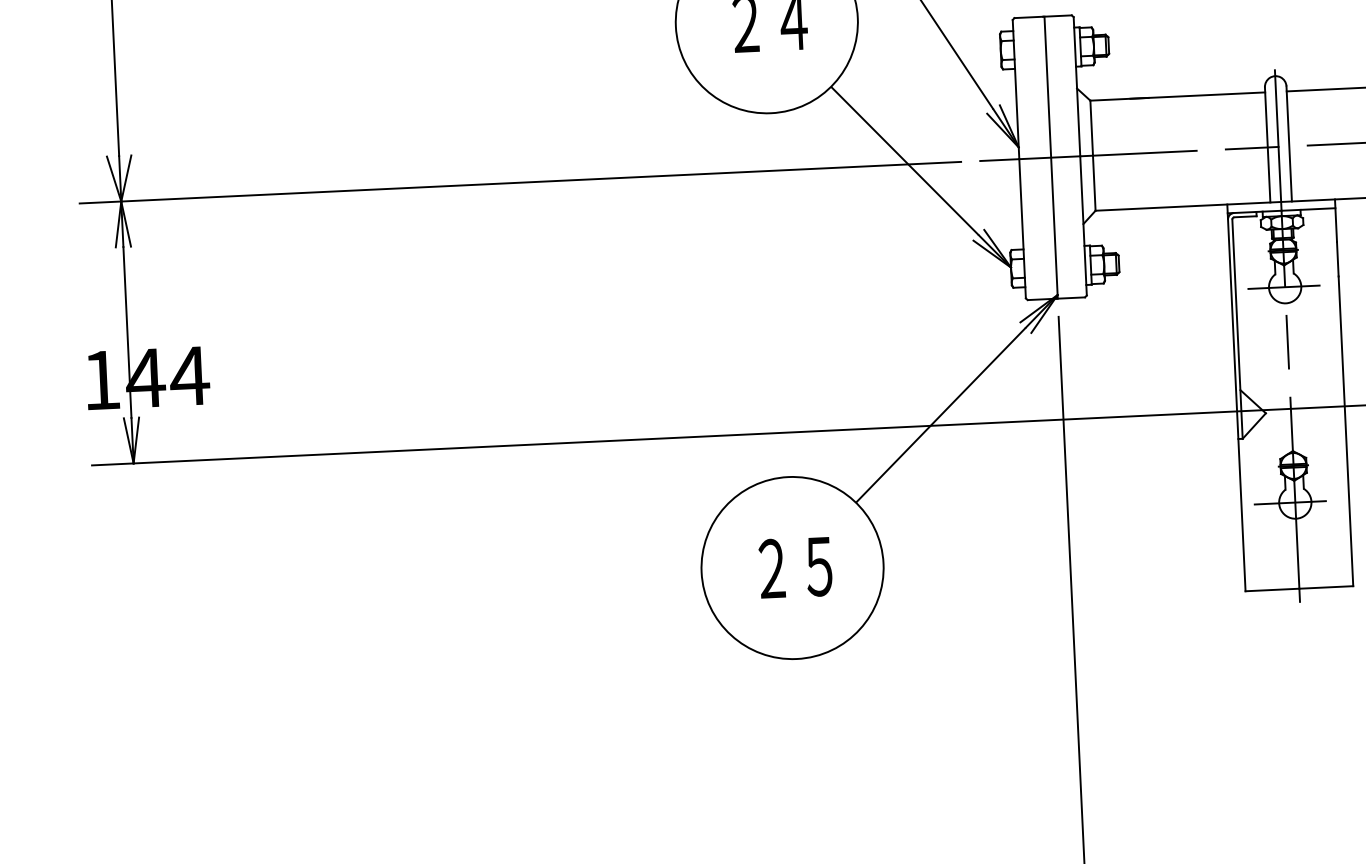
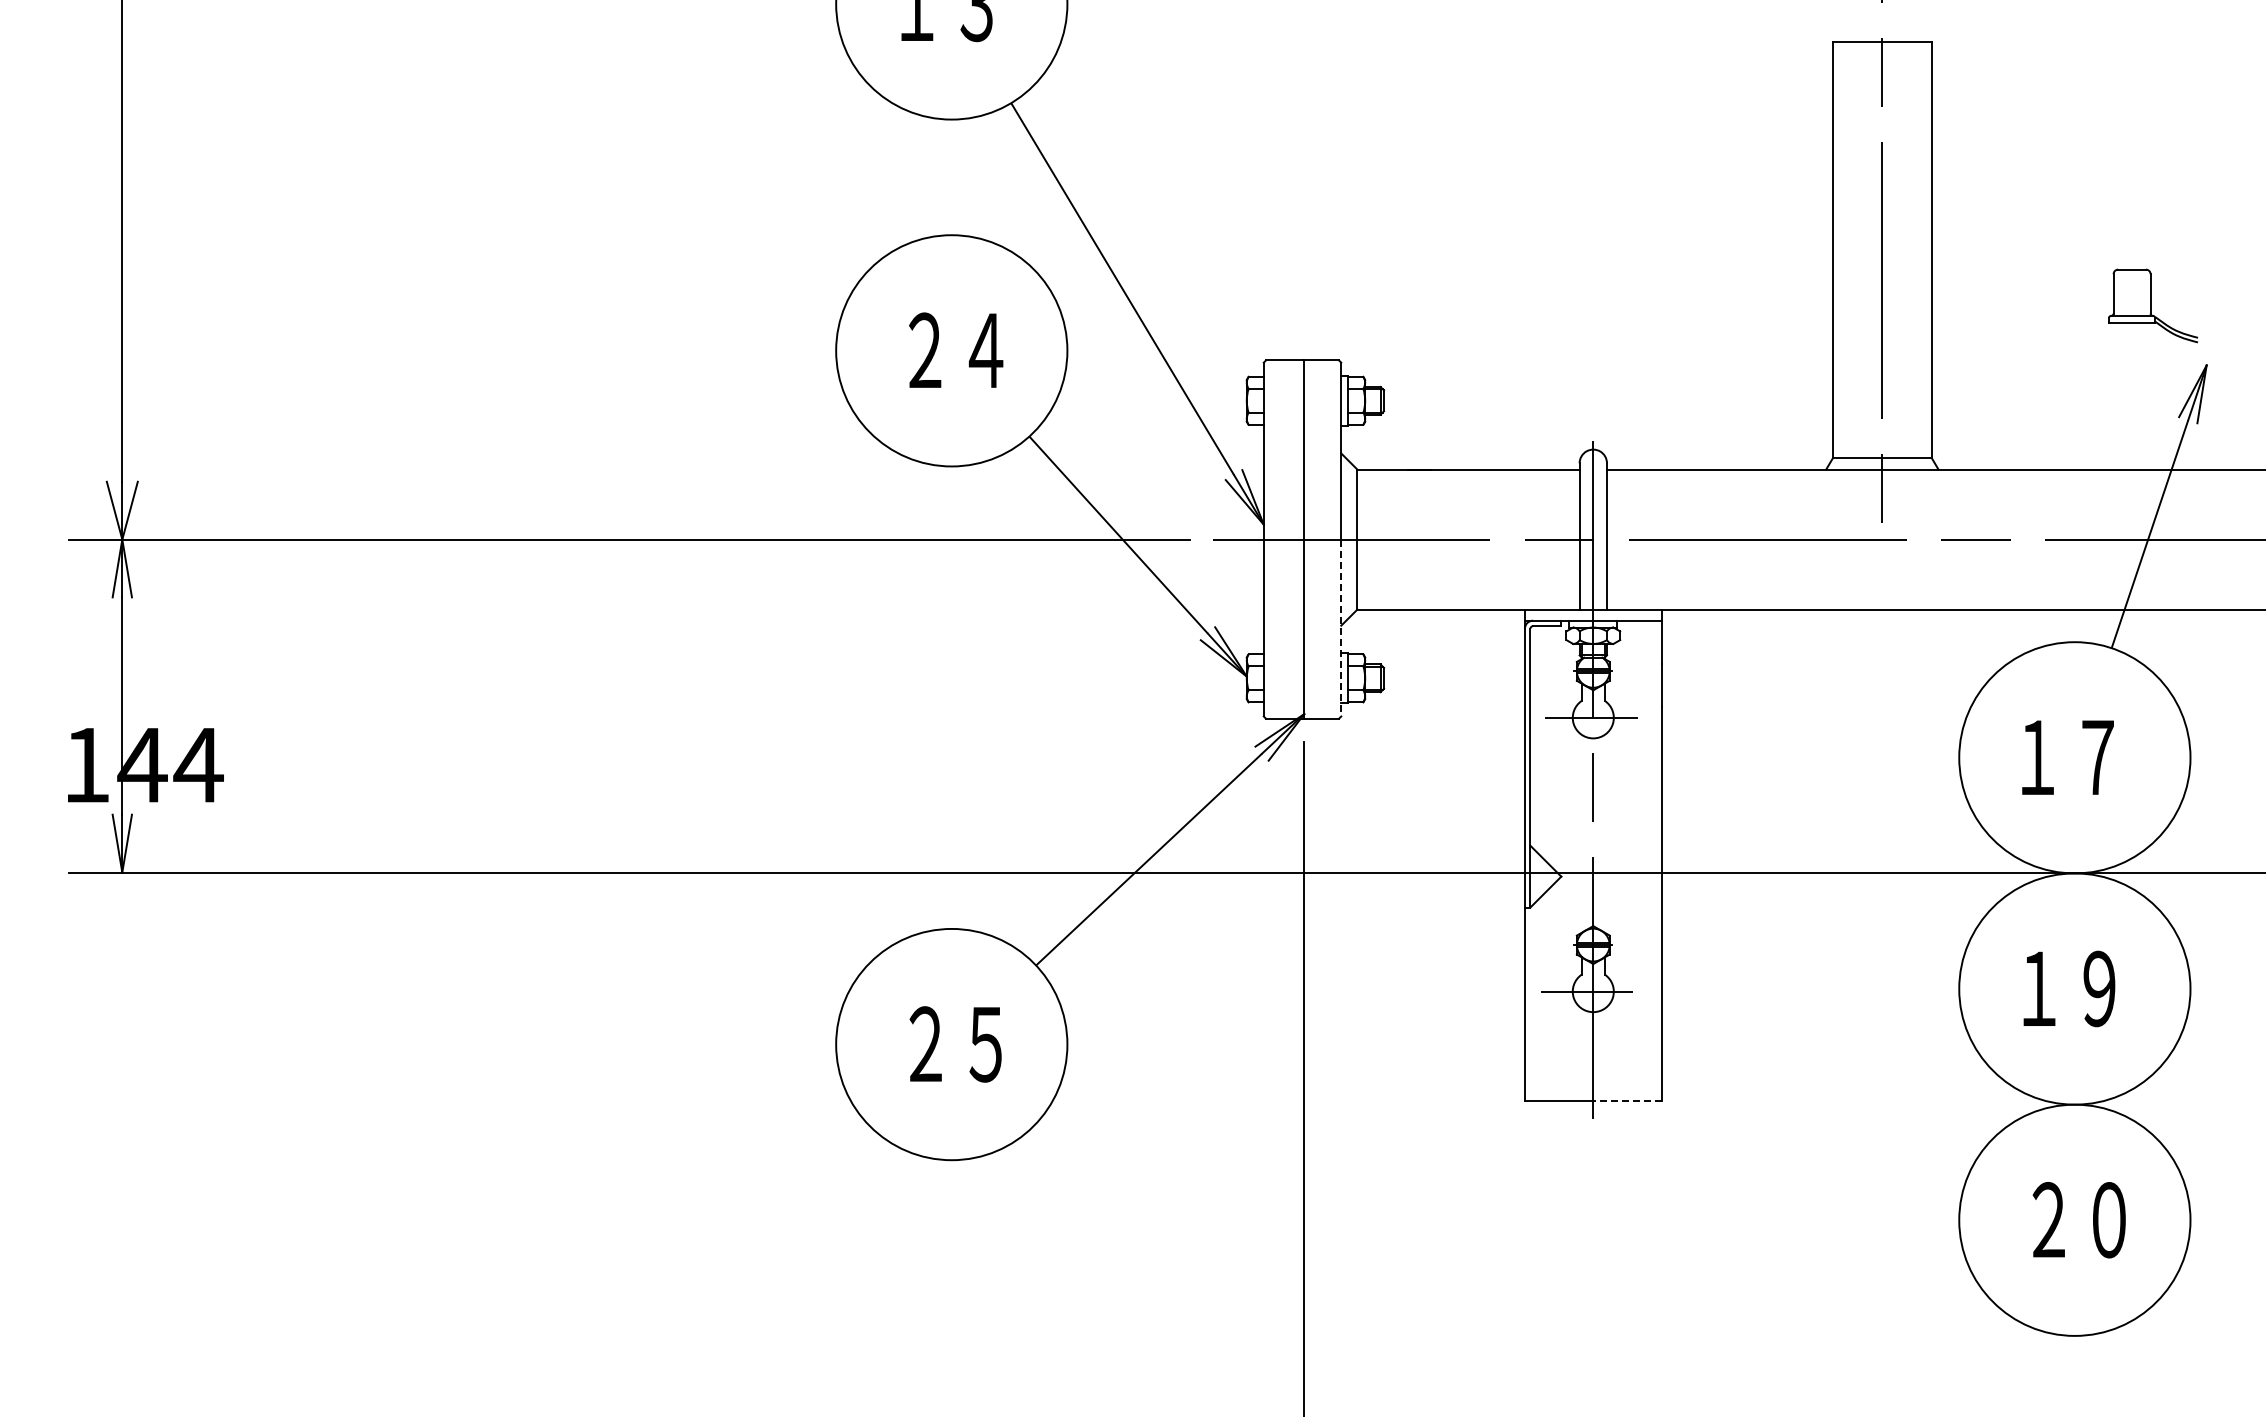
line: (1083, 226) -> (1341, 628), solid -> dashed
line: (1326, 587) -> (1627, 1101), solid -> dashed

